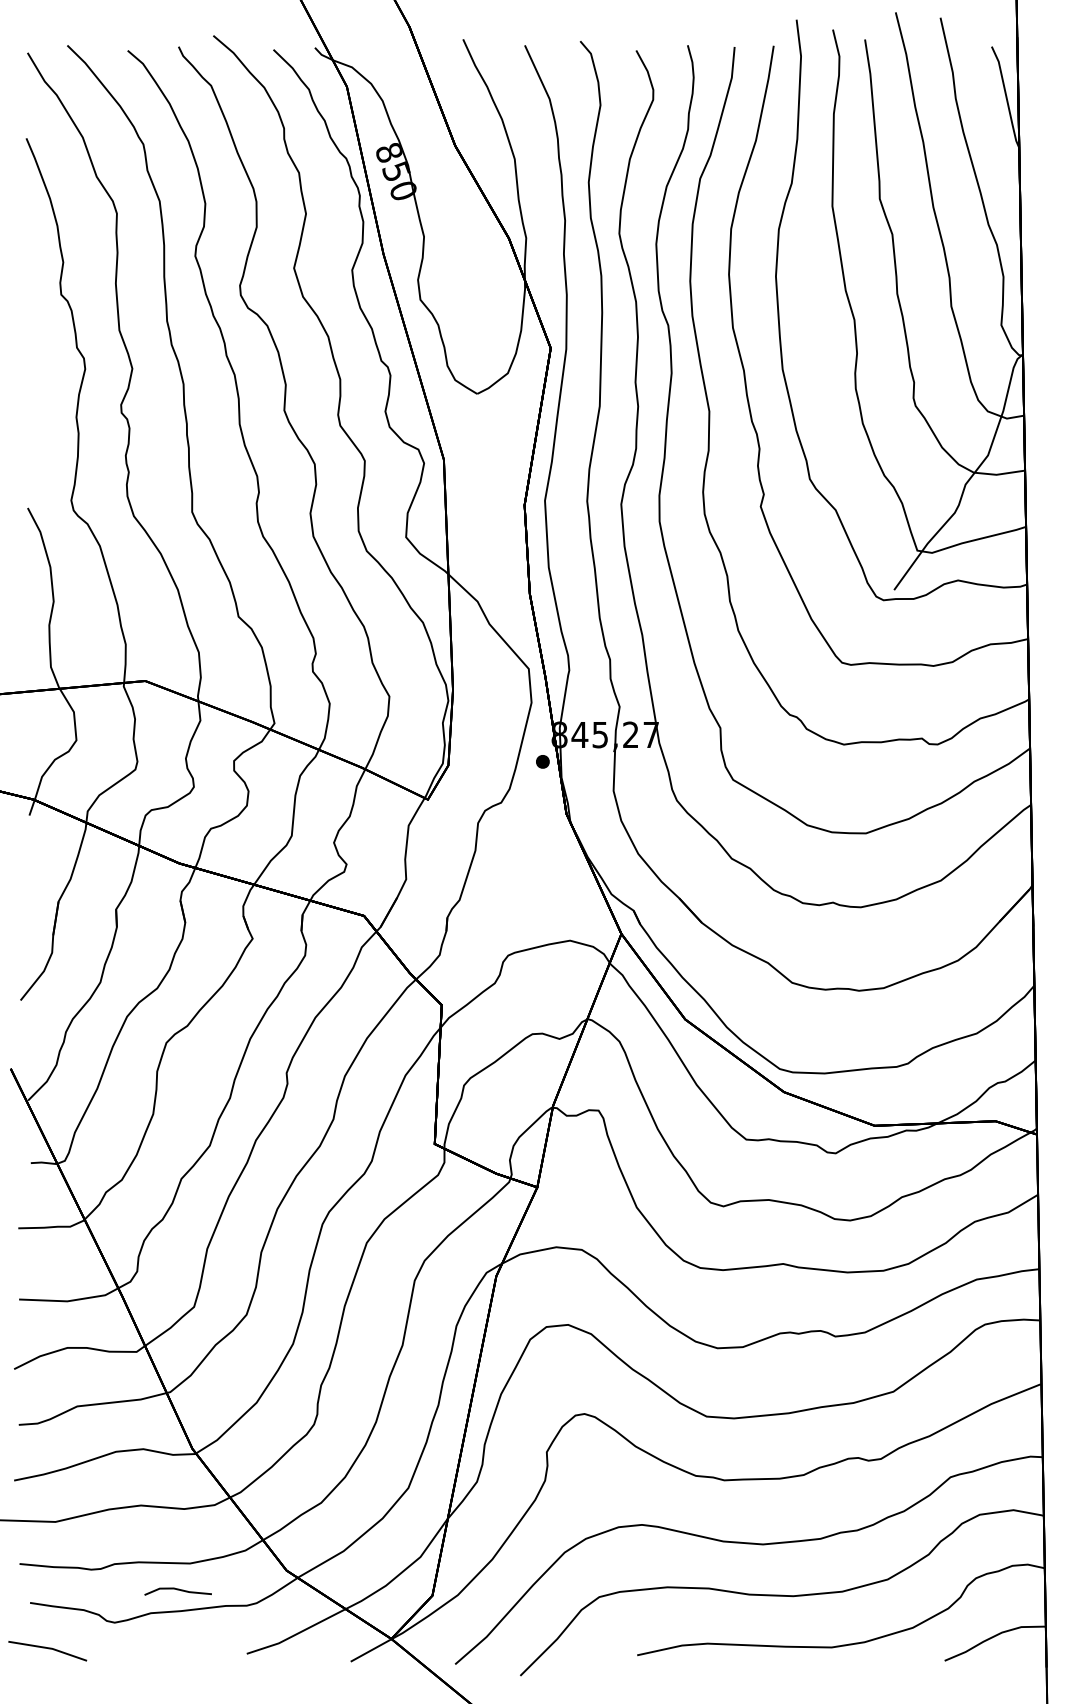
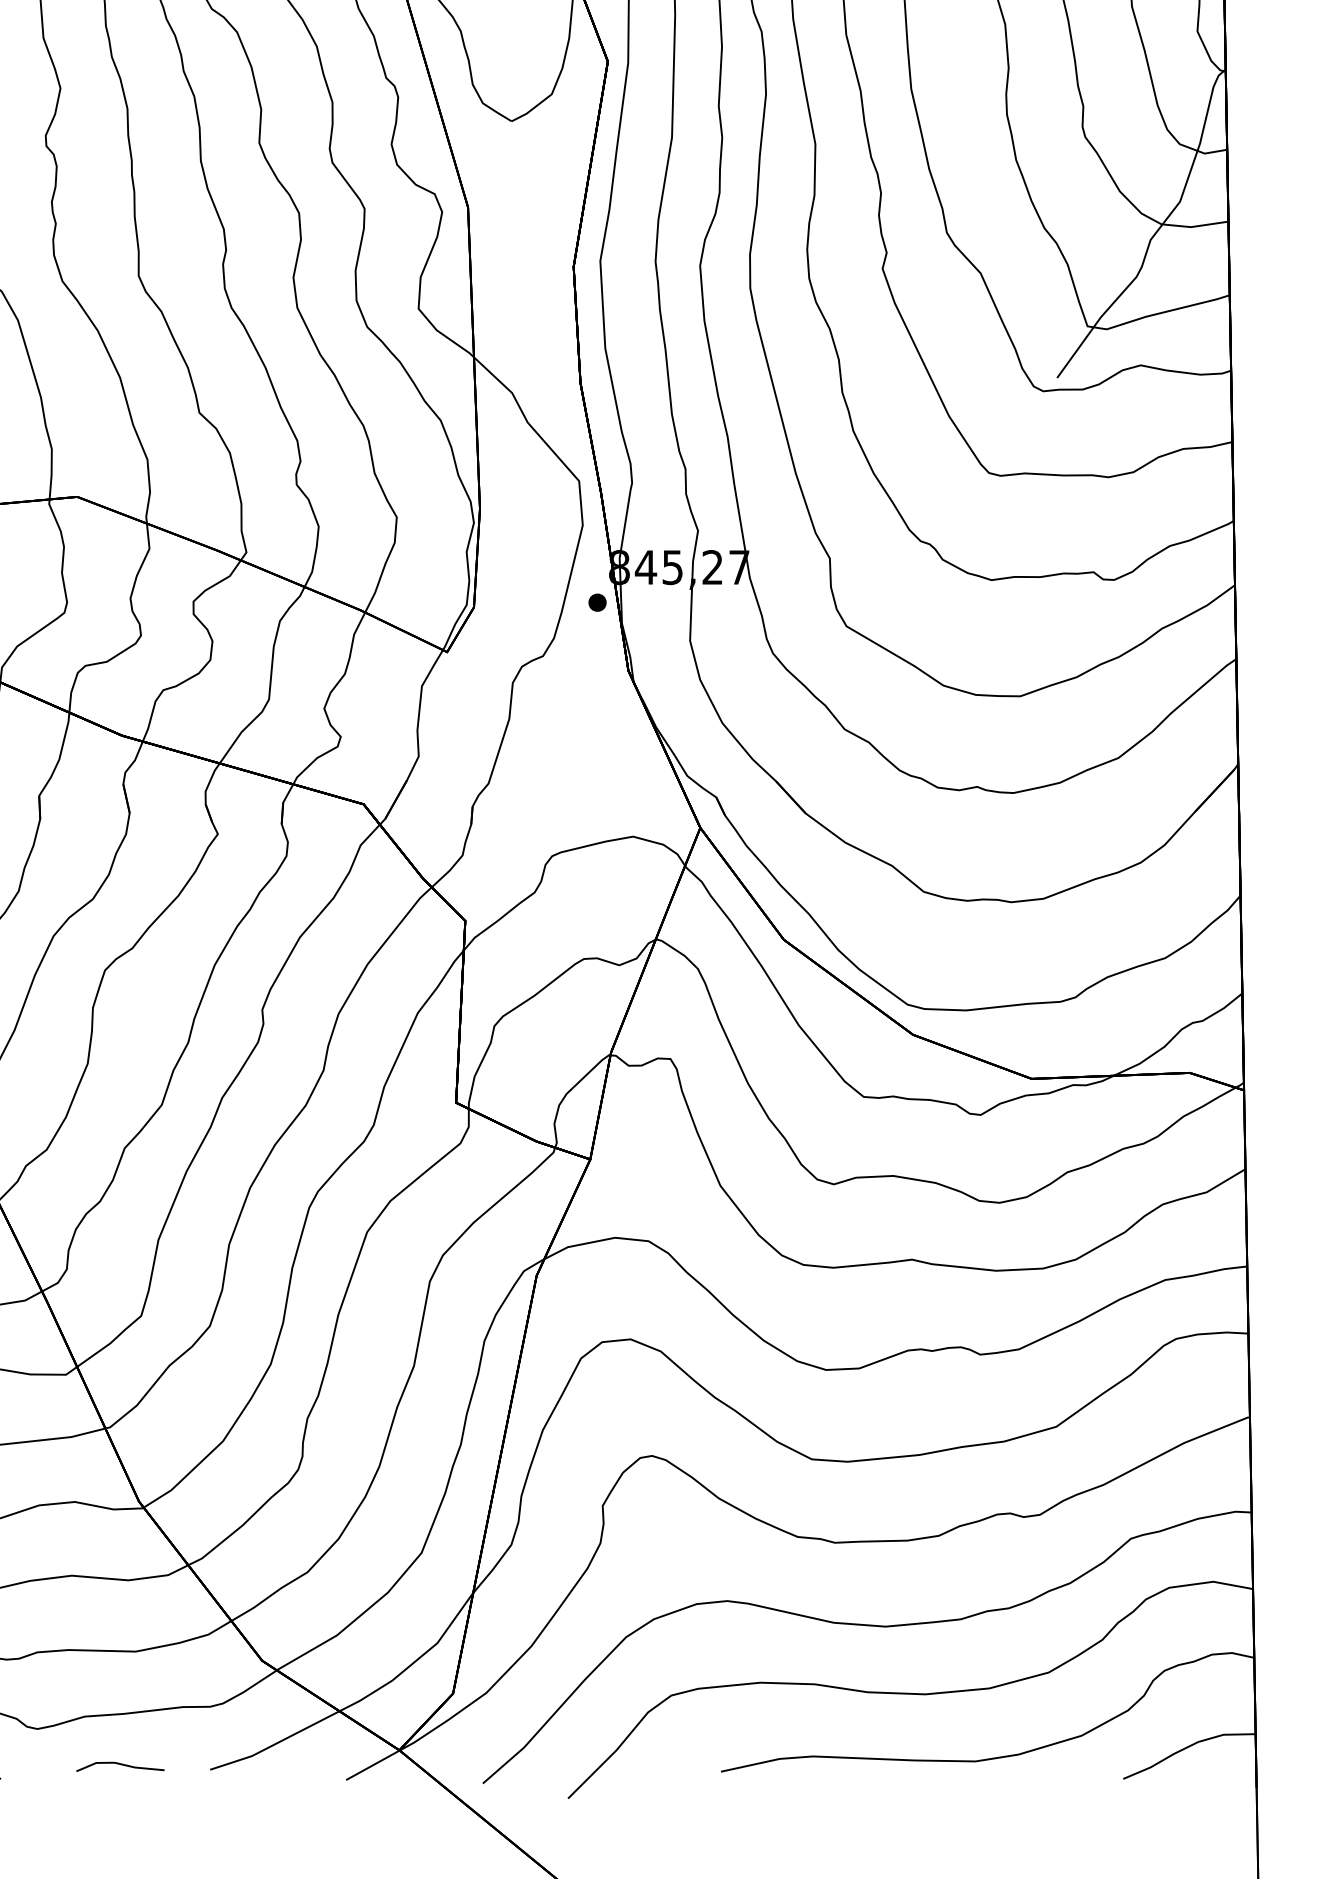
line: (177, 1590) -> (119, 1765), moved

